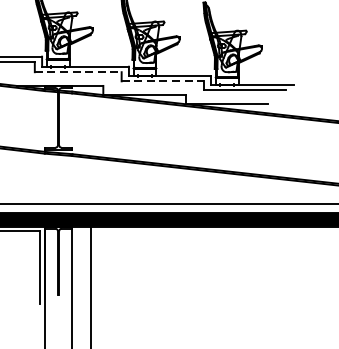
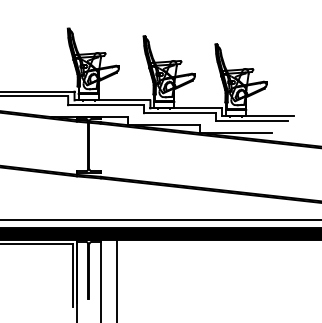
line: (78, 72) -> (106, 105), dashed -> solid
line: (162, 81) -> (179, 113), dashed -> solid

